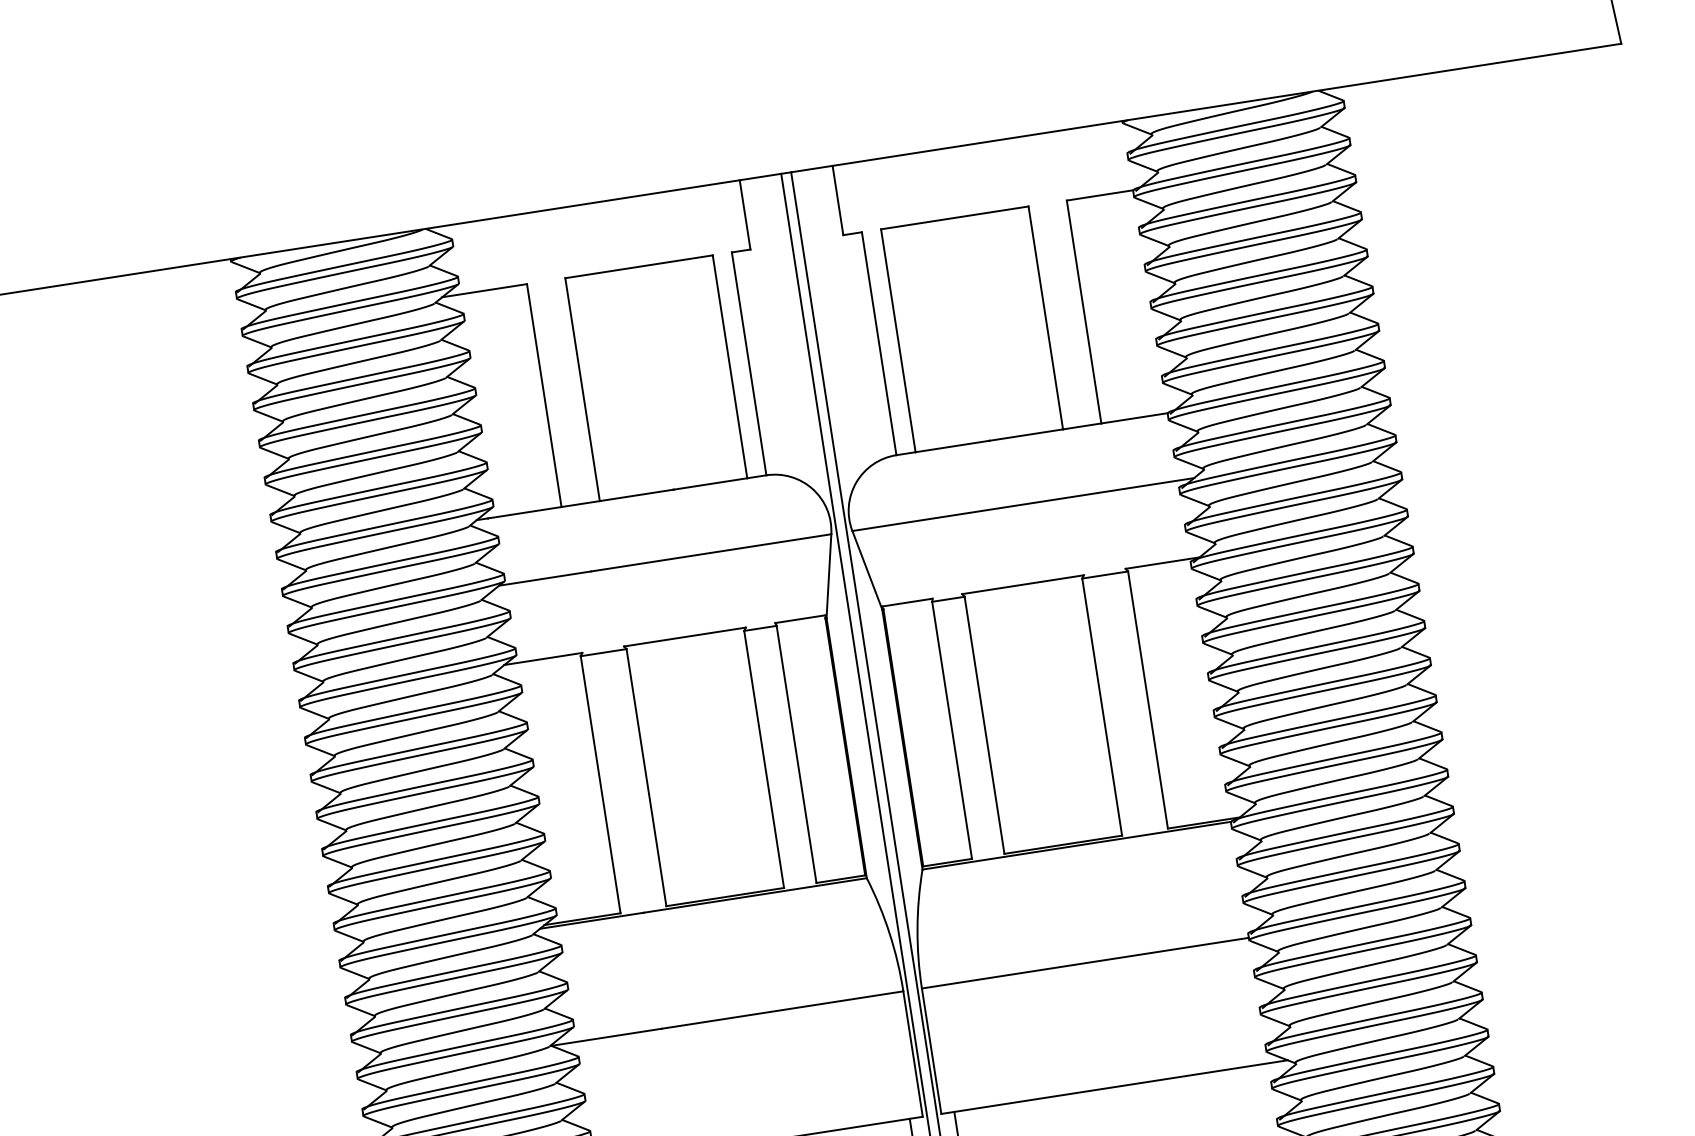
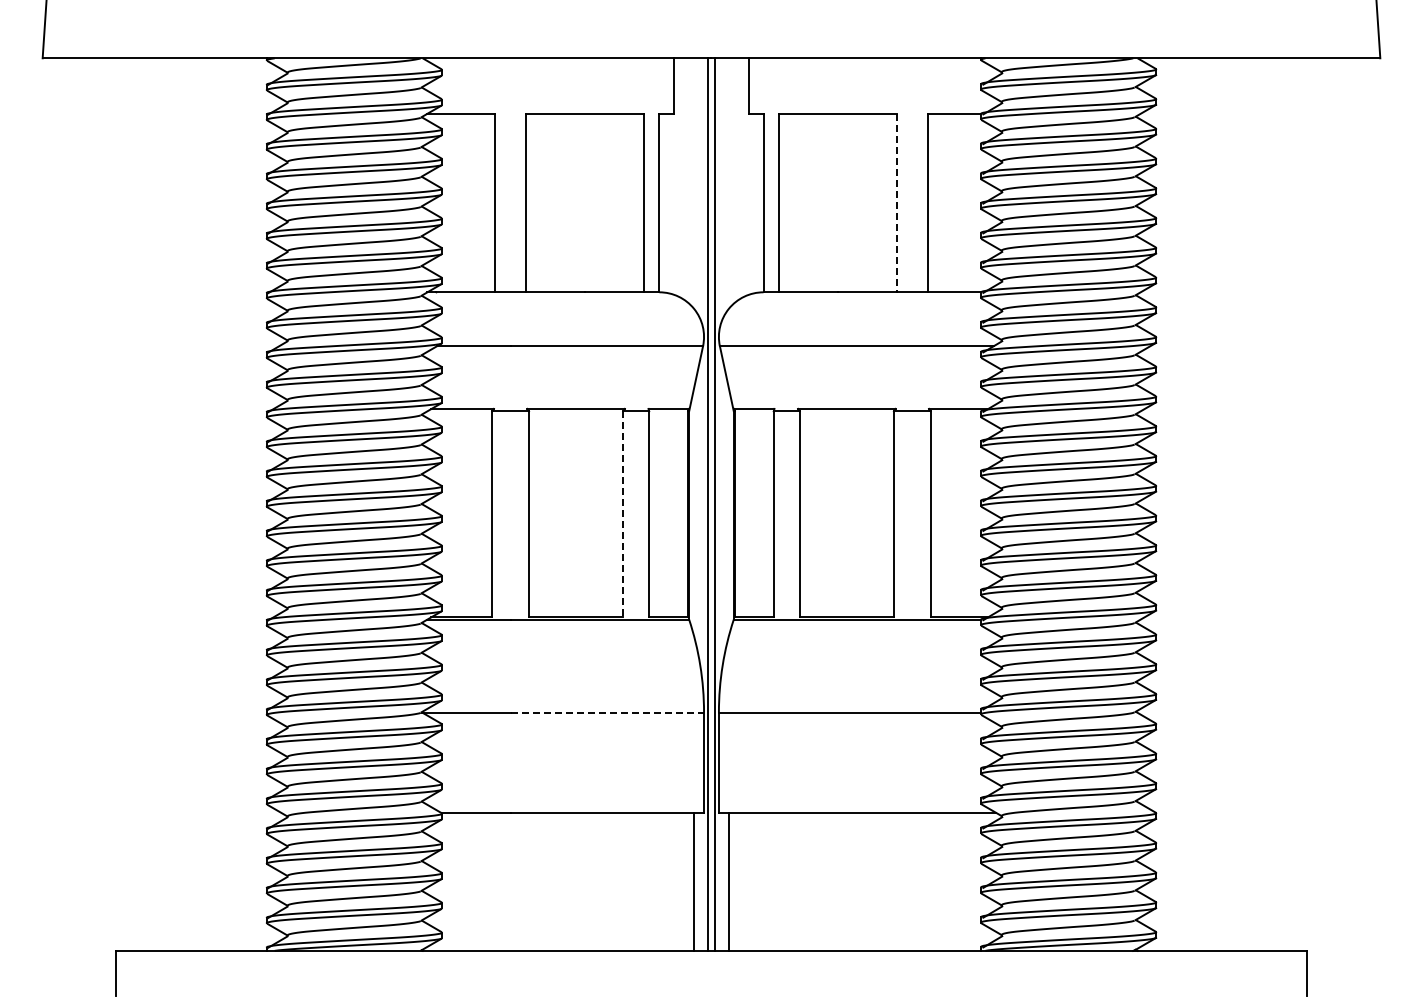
line: (1045, 318) -> (896, 203), solid -> dashed
line: (764, 759) -> (623, 514), solid -> dashed
line: (782, 1010) -> (607, 712), solid -> dashed

